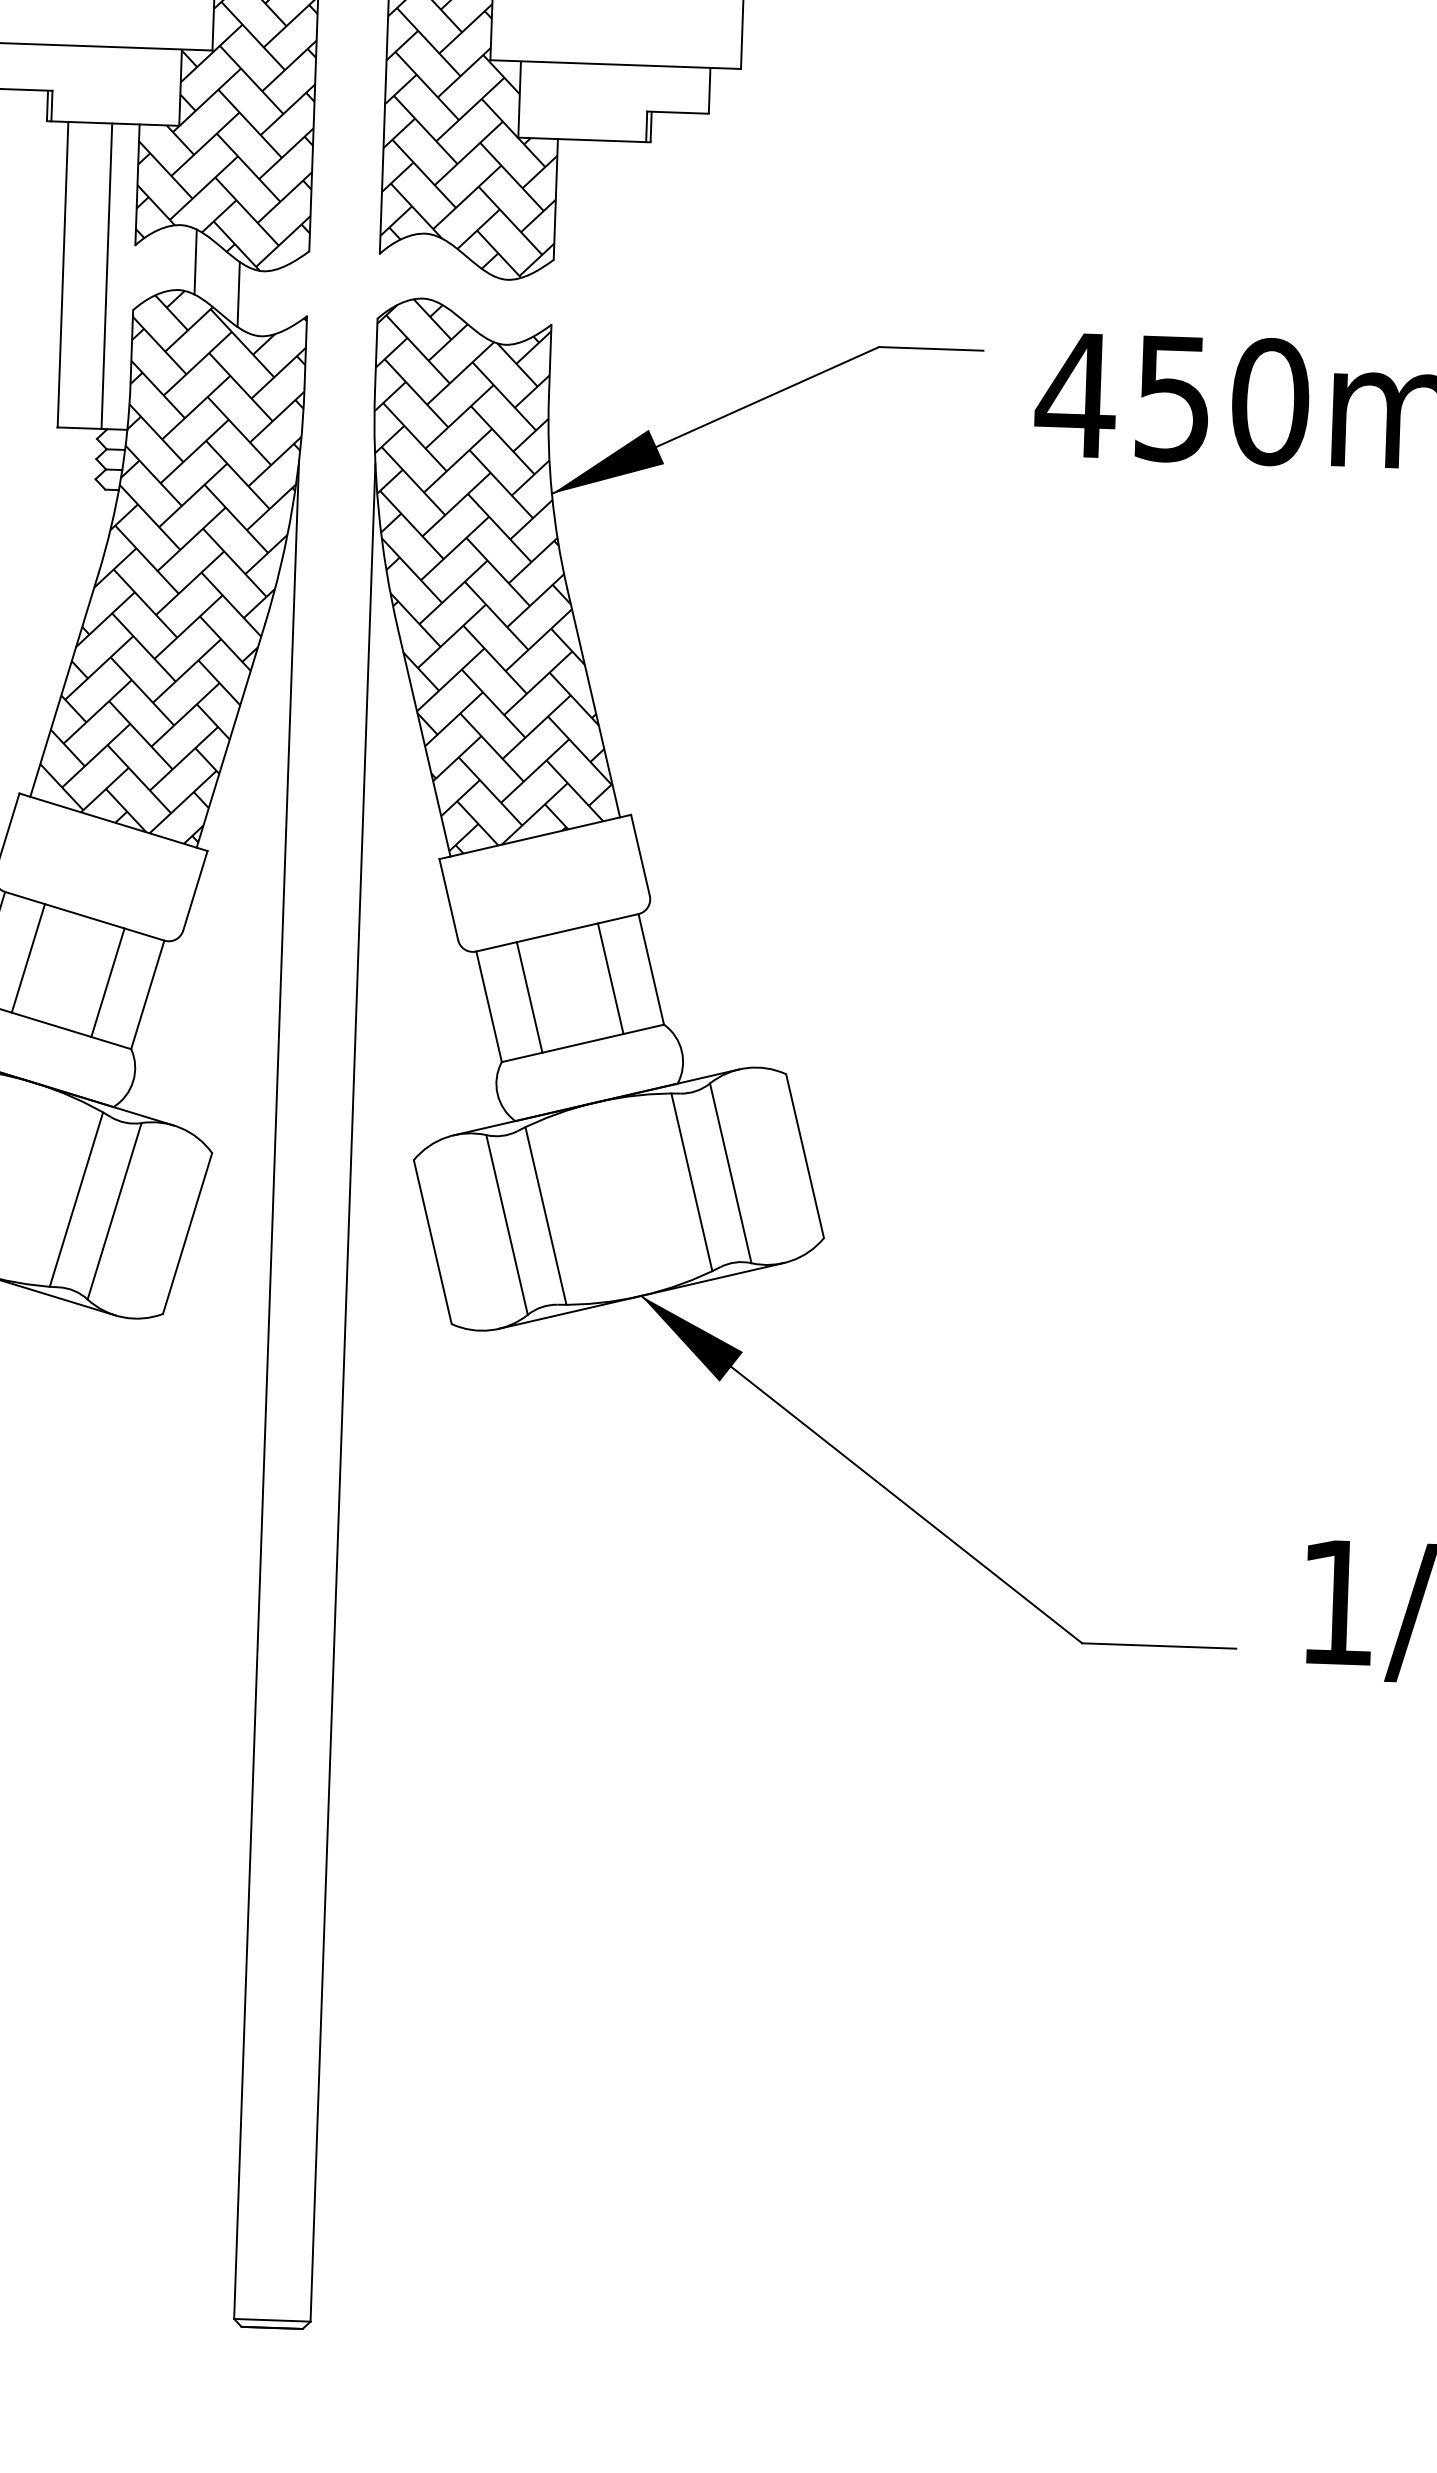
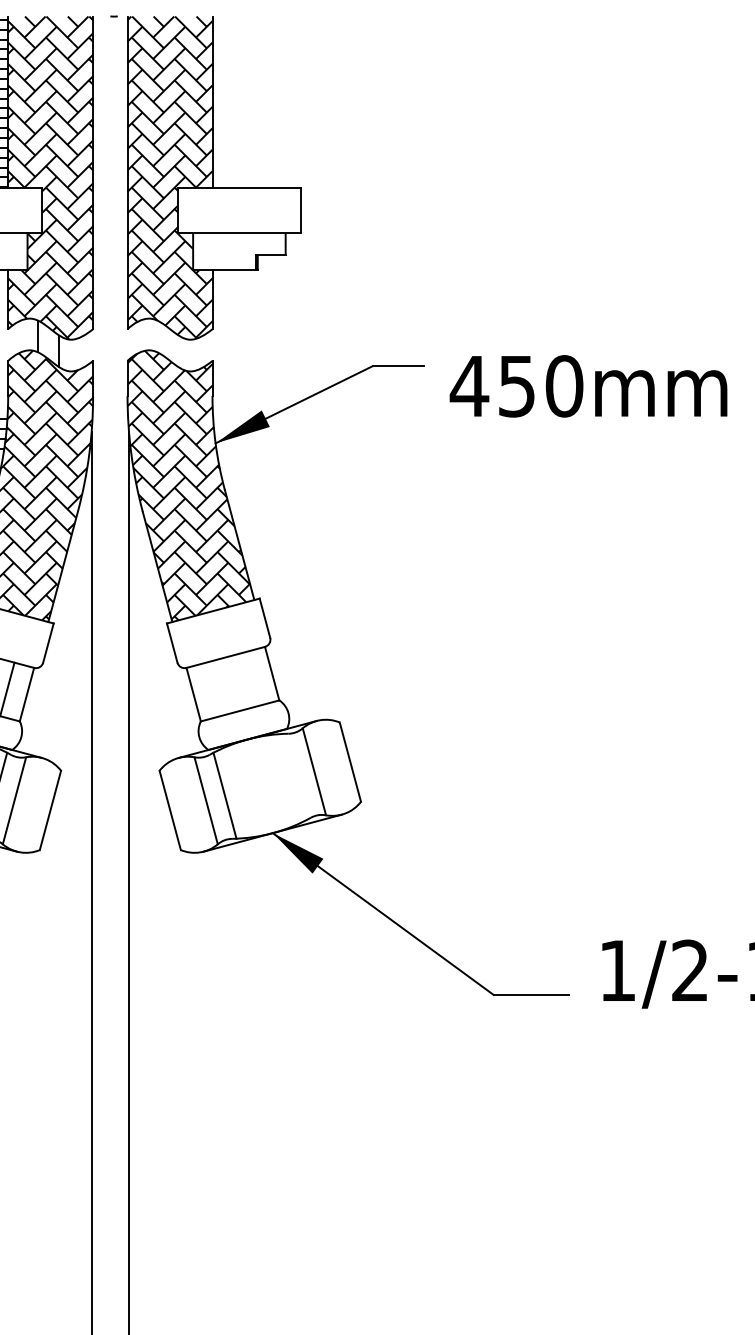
line: (610, 977) -> (252, 678), removed
line: (530, 997) -> (213, 689), removed
line: (691, 1181) -> (295, 776), removed

